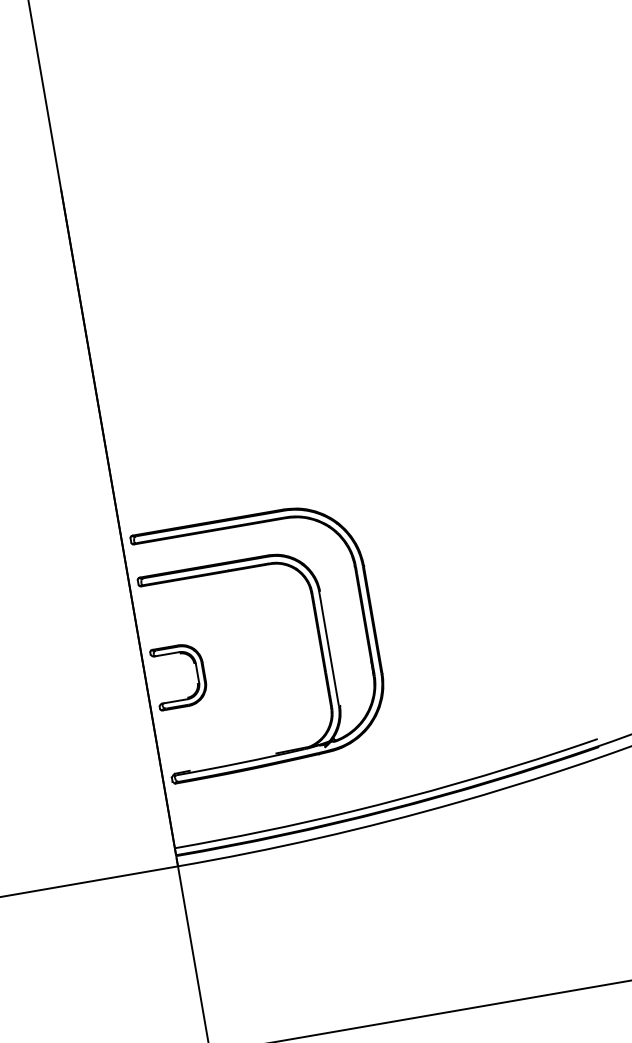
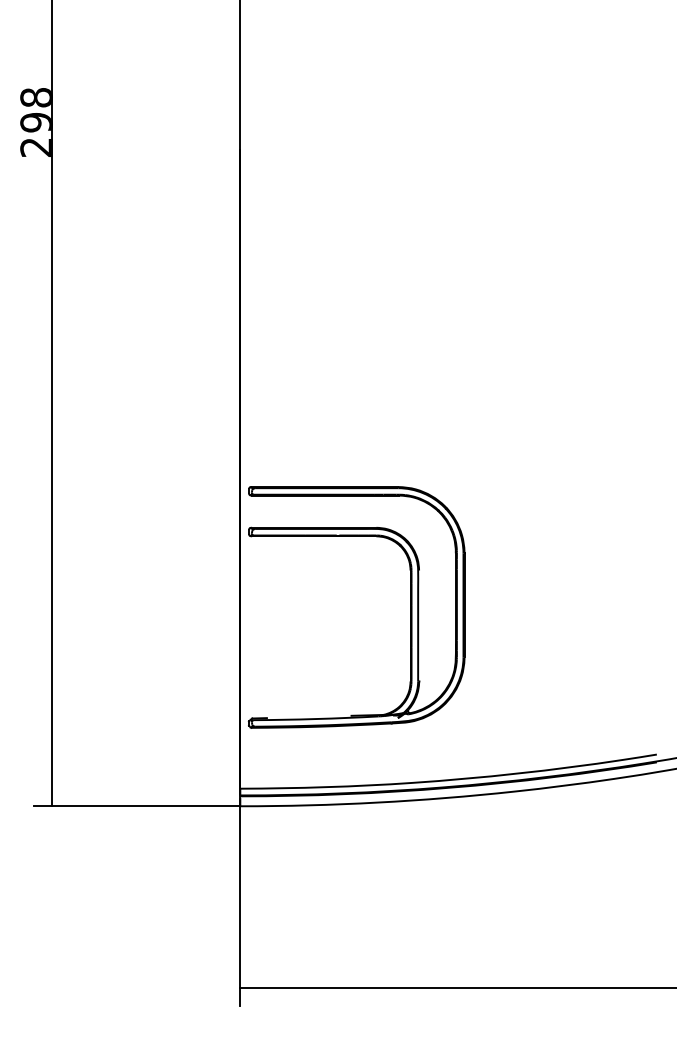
part: (196, 673) -> (289, 627), removed

